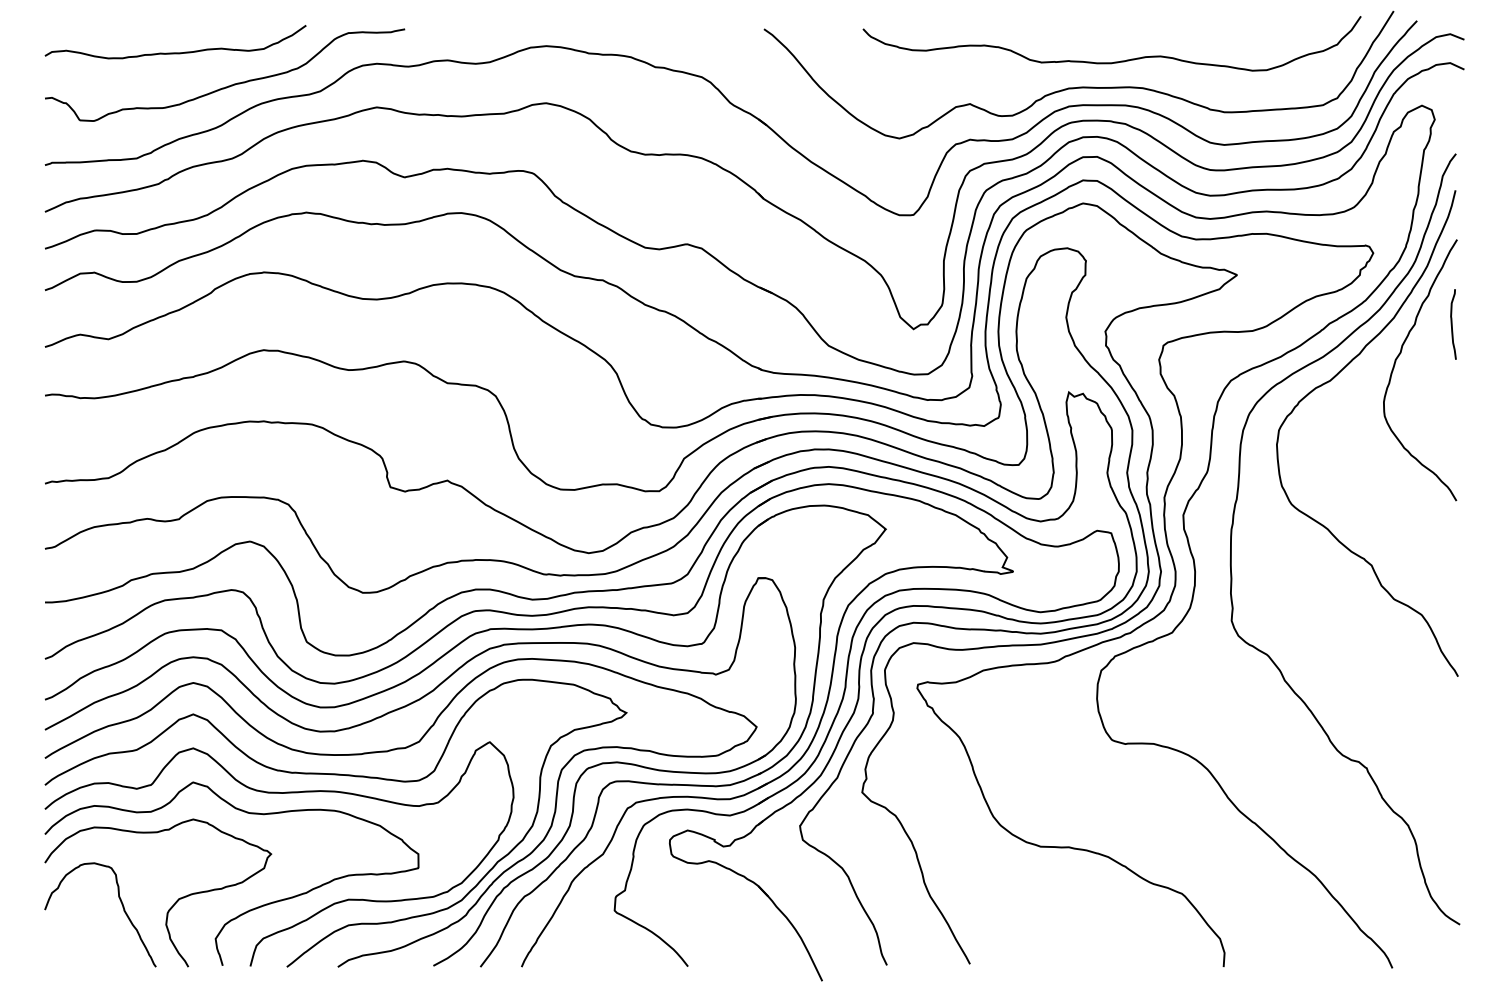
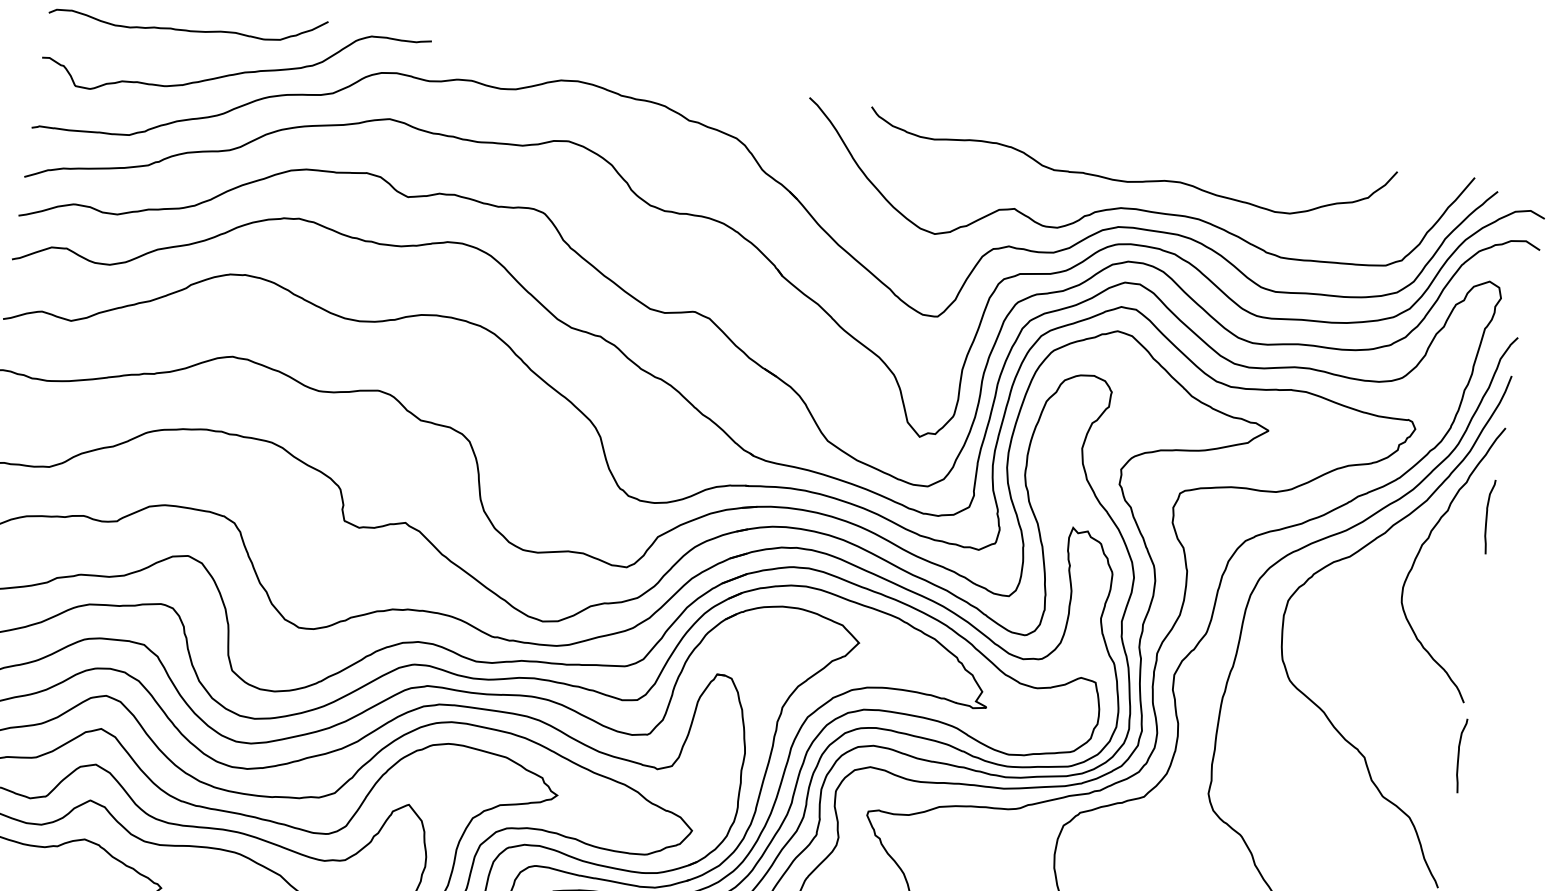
curve: (1114, 61) -> (1131, 180), moved
curve: (1459, 550) -> (1459, 755), added

